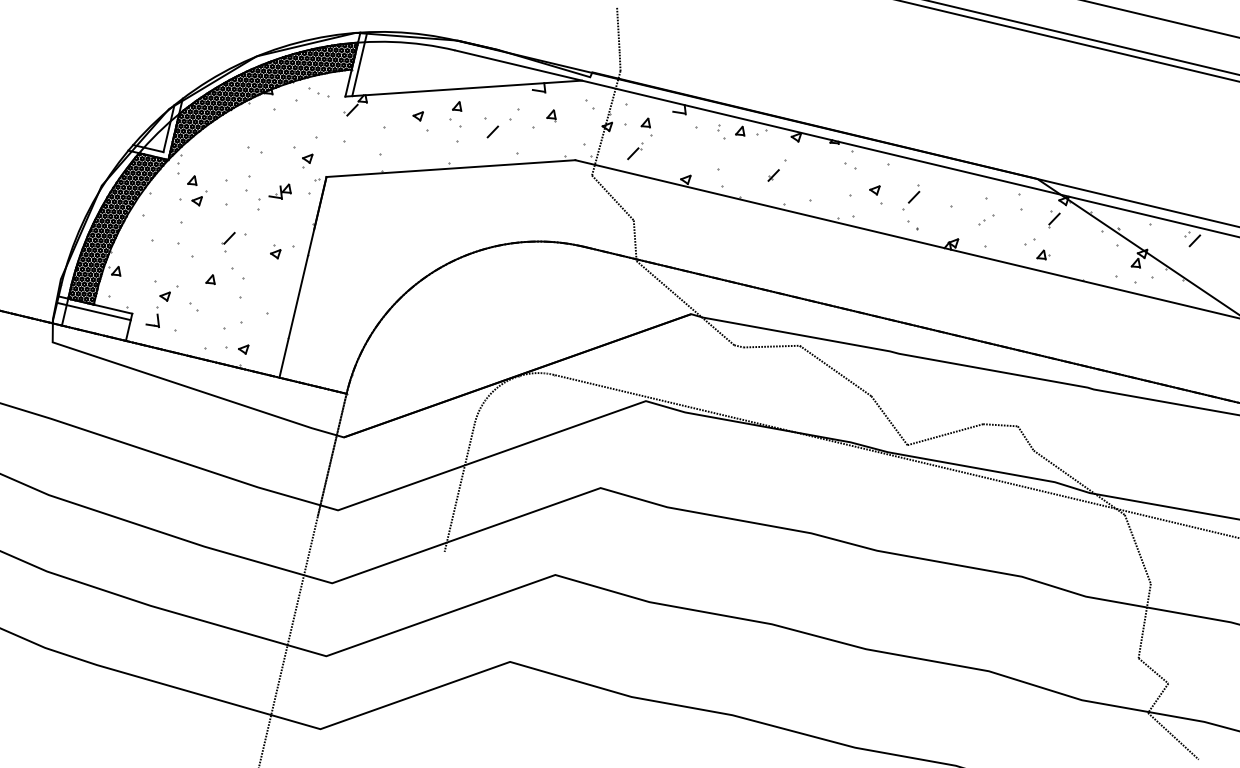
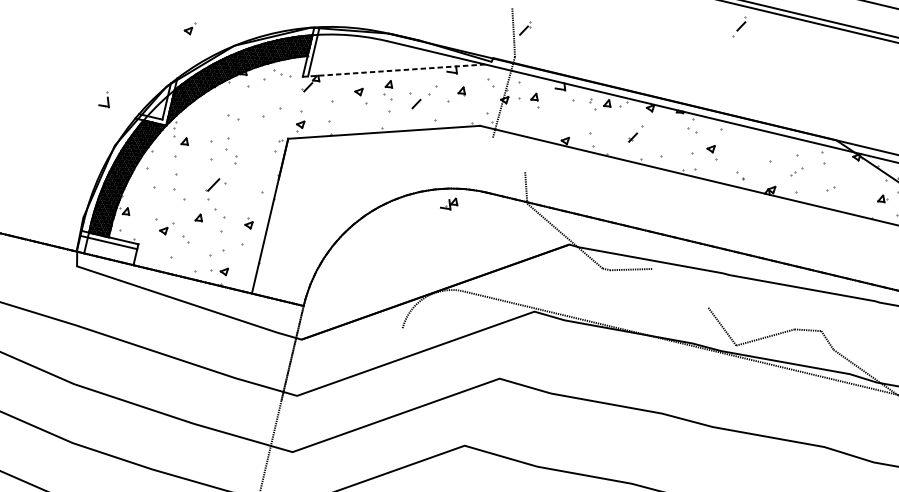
line: (463, 88) -> (393, 70), solid -> dashed
part: (635, 151) -> (525, 28), moved
part: (307, 160) -> (300, 126), moved
part: (279, 191) -> (448, 203), moved
line: (612, 197) -> (508, 154), removed
part: (911, 197) -> (739, 26), moved
part: (199, 198) -> (190, 28), moved
part: (1054, 219) -> (849, 171), removed
part: (228, 241) -> (212, 188), size x1.4
part: (275, 251) -> (248, 223), moved
part: (1043, 254) -> (882, 198), moved
part: (152, 317) -> (103, 99), moved
line: (835, 370) -> (680, 288), removed
line: (459, 487) -> (390, 378), removed

